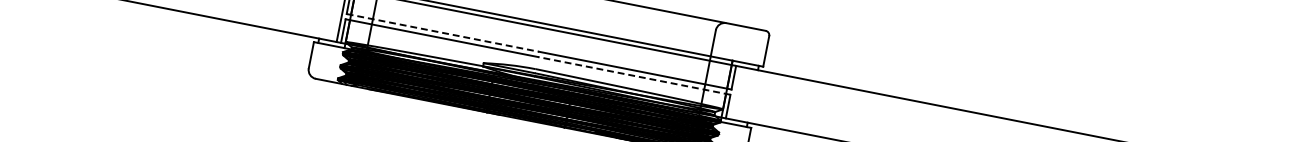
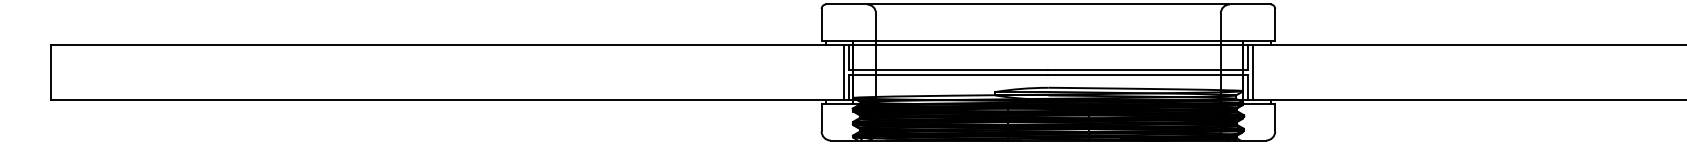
line: (442, 32) -> (948, 69), dashed -> solid
line: (634, 76) -> (1148, 75), dashed -> solid
line: (735, 93) -> (1252, 72), added

